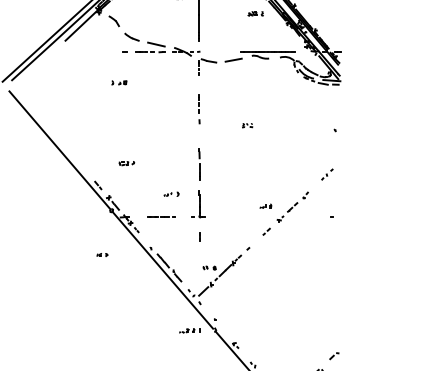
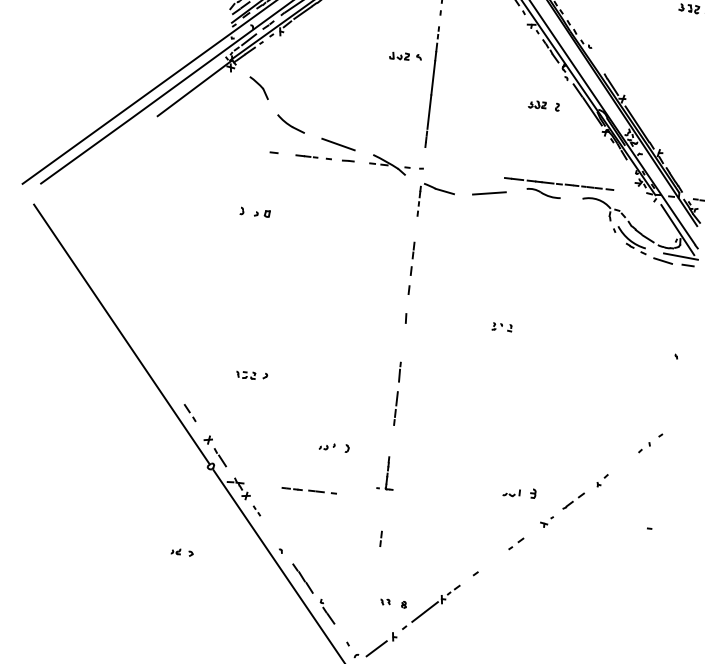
part: (199, 109) -> (409, 284), size x1.4
part: (198, 204) -> (386, 473), size x0.6
part: (265, 205) -> (519, 491), size x1.4

